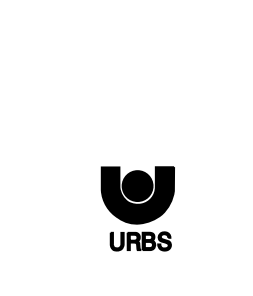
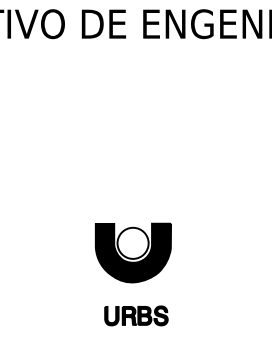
fill: (137, 185) -> (132, 242), removed
part: (140, 241) -> (136, 315), moved

